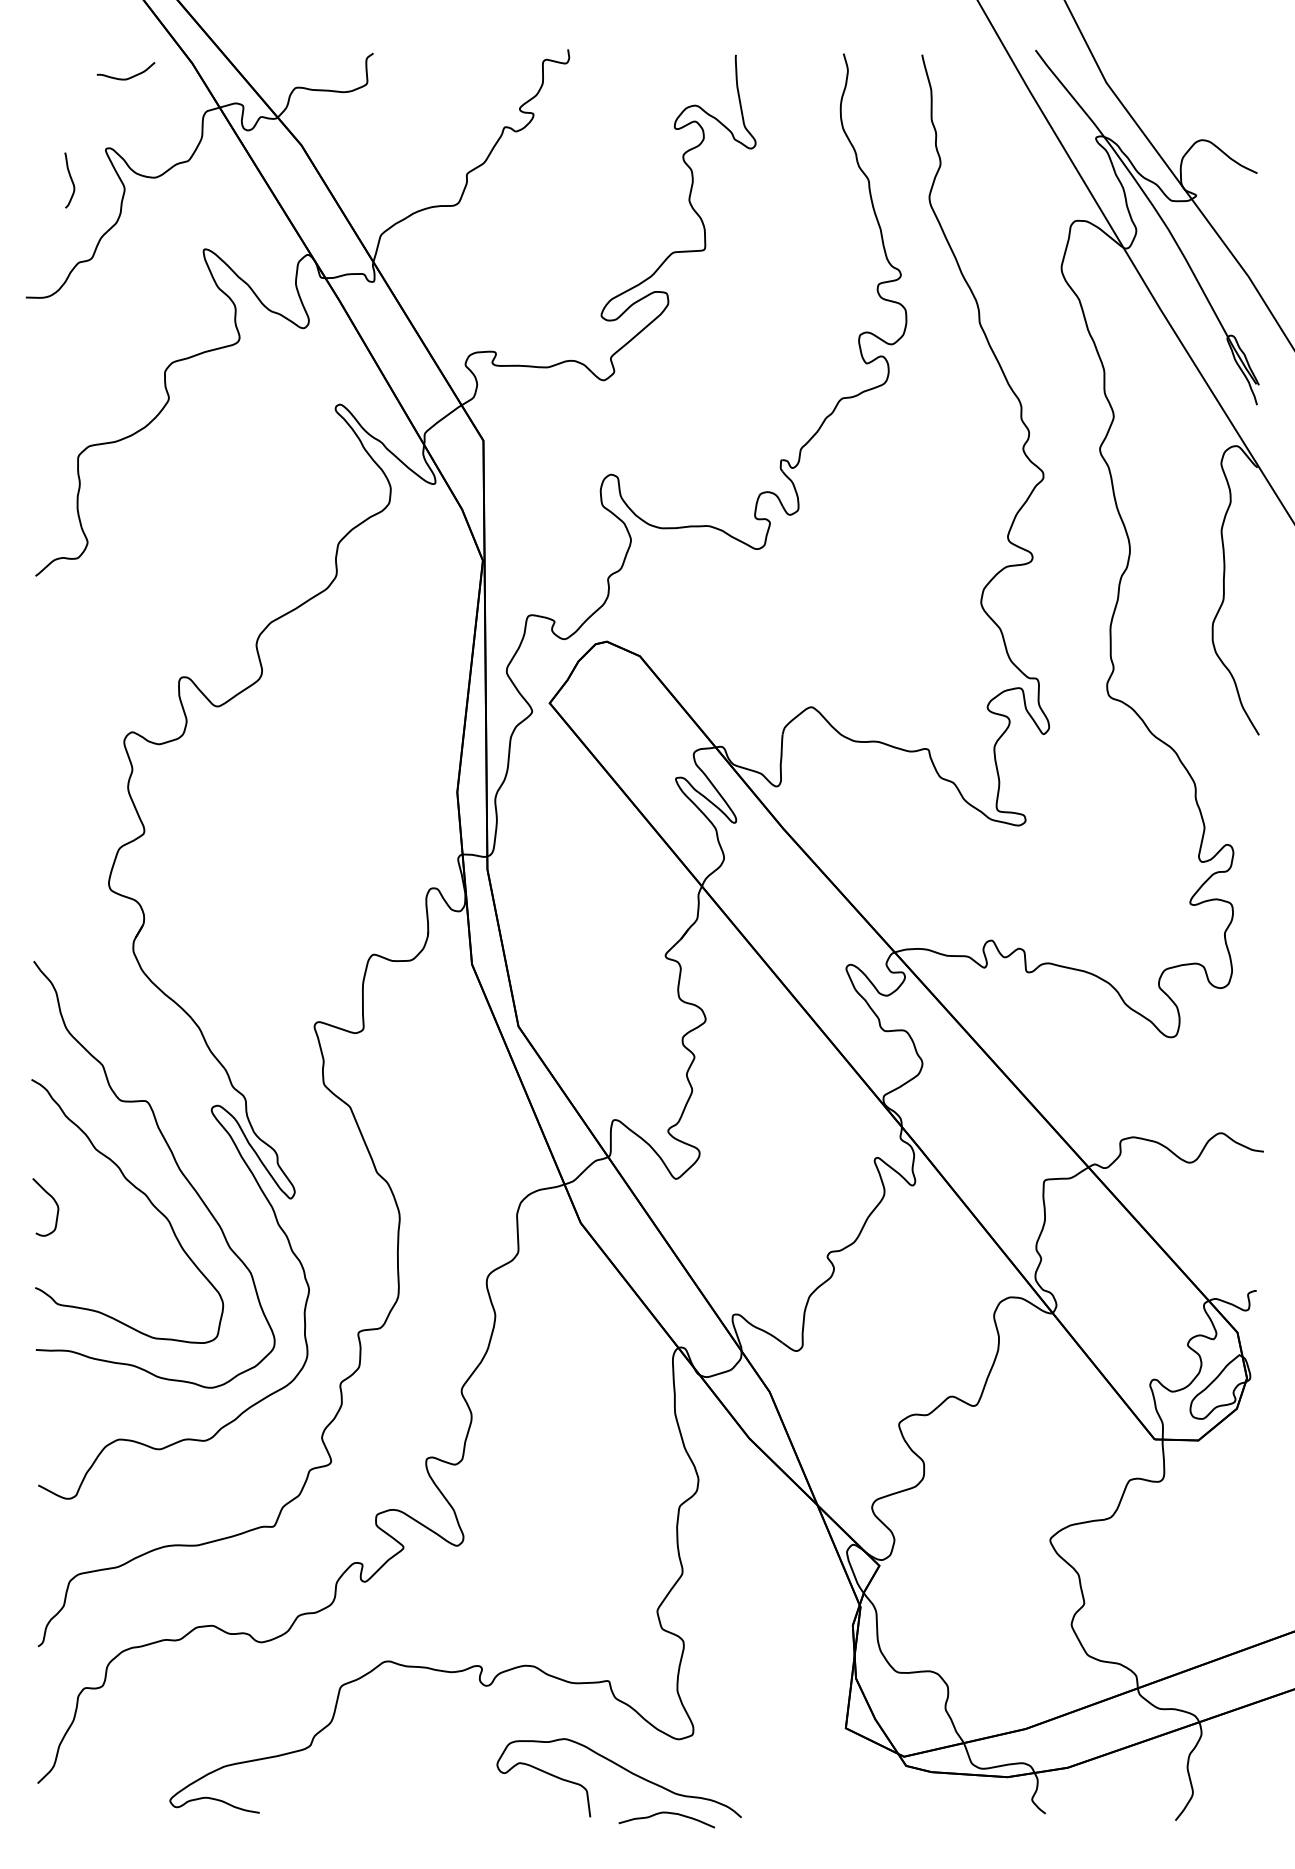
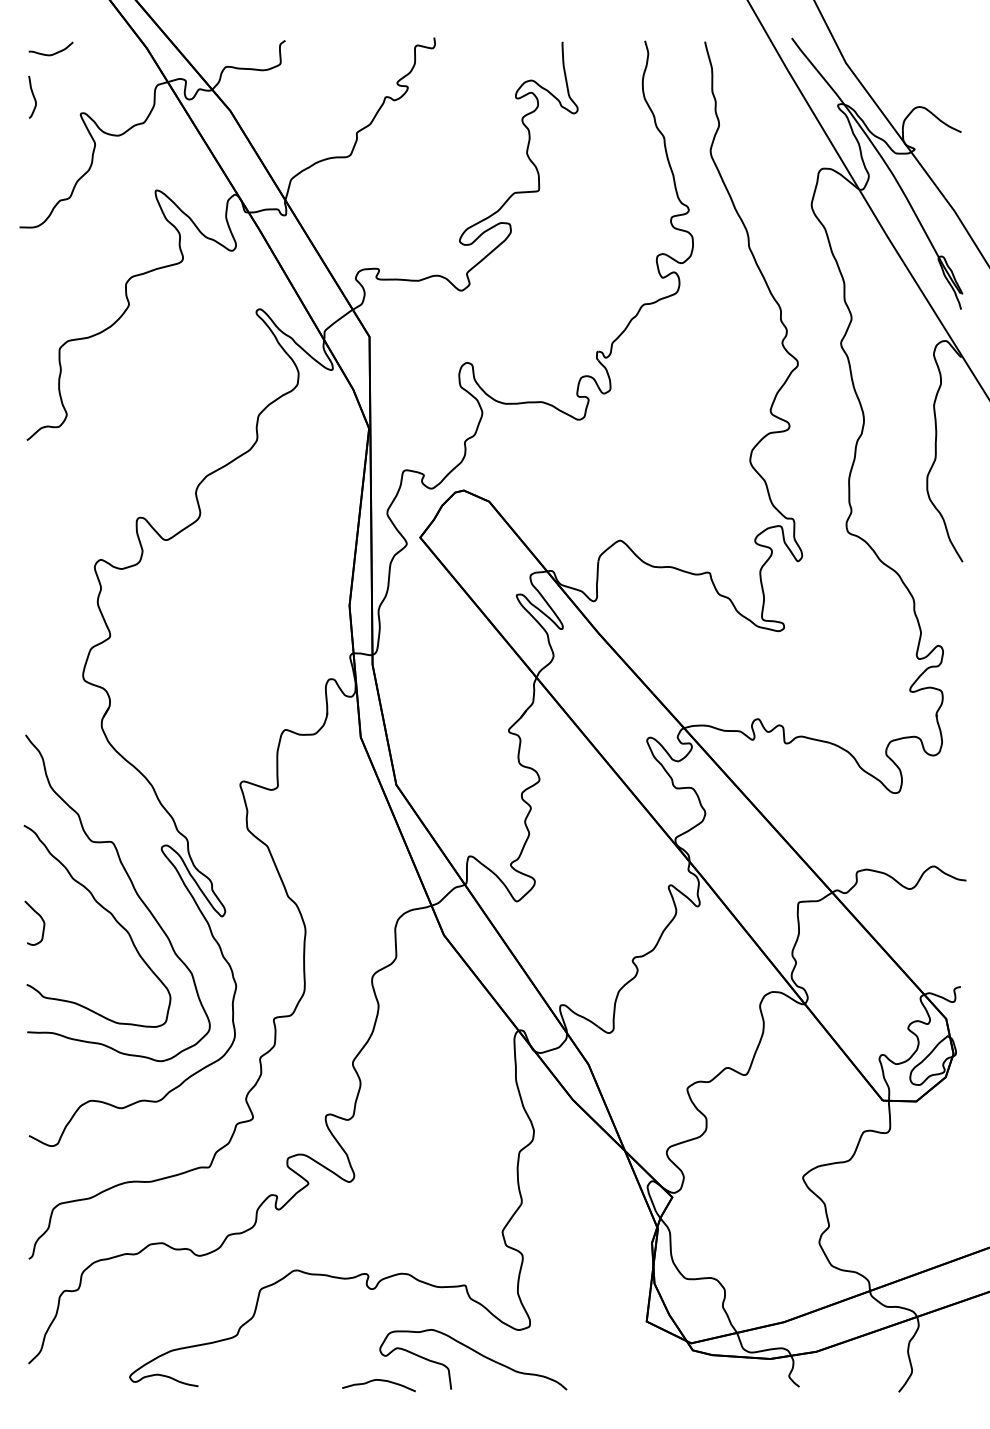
curve: (128, 77) -> (52, 53), moved
curve: (70, 179) -> (33, 96), moved
curve: (666, 1813) -> (378, 1380), moved

